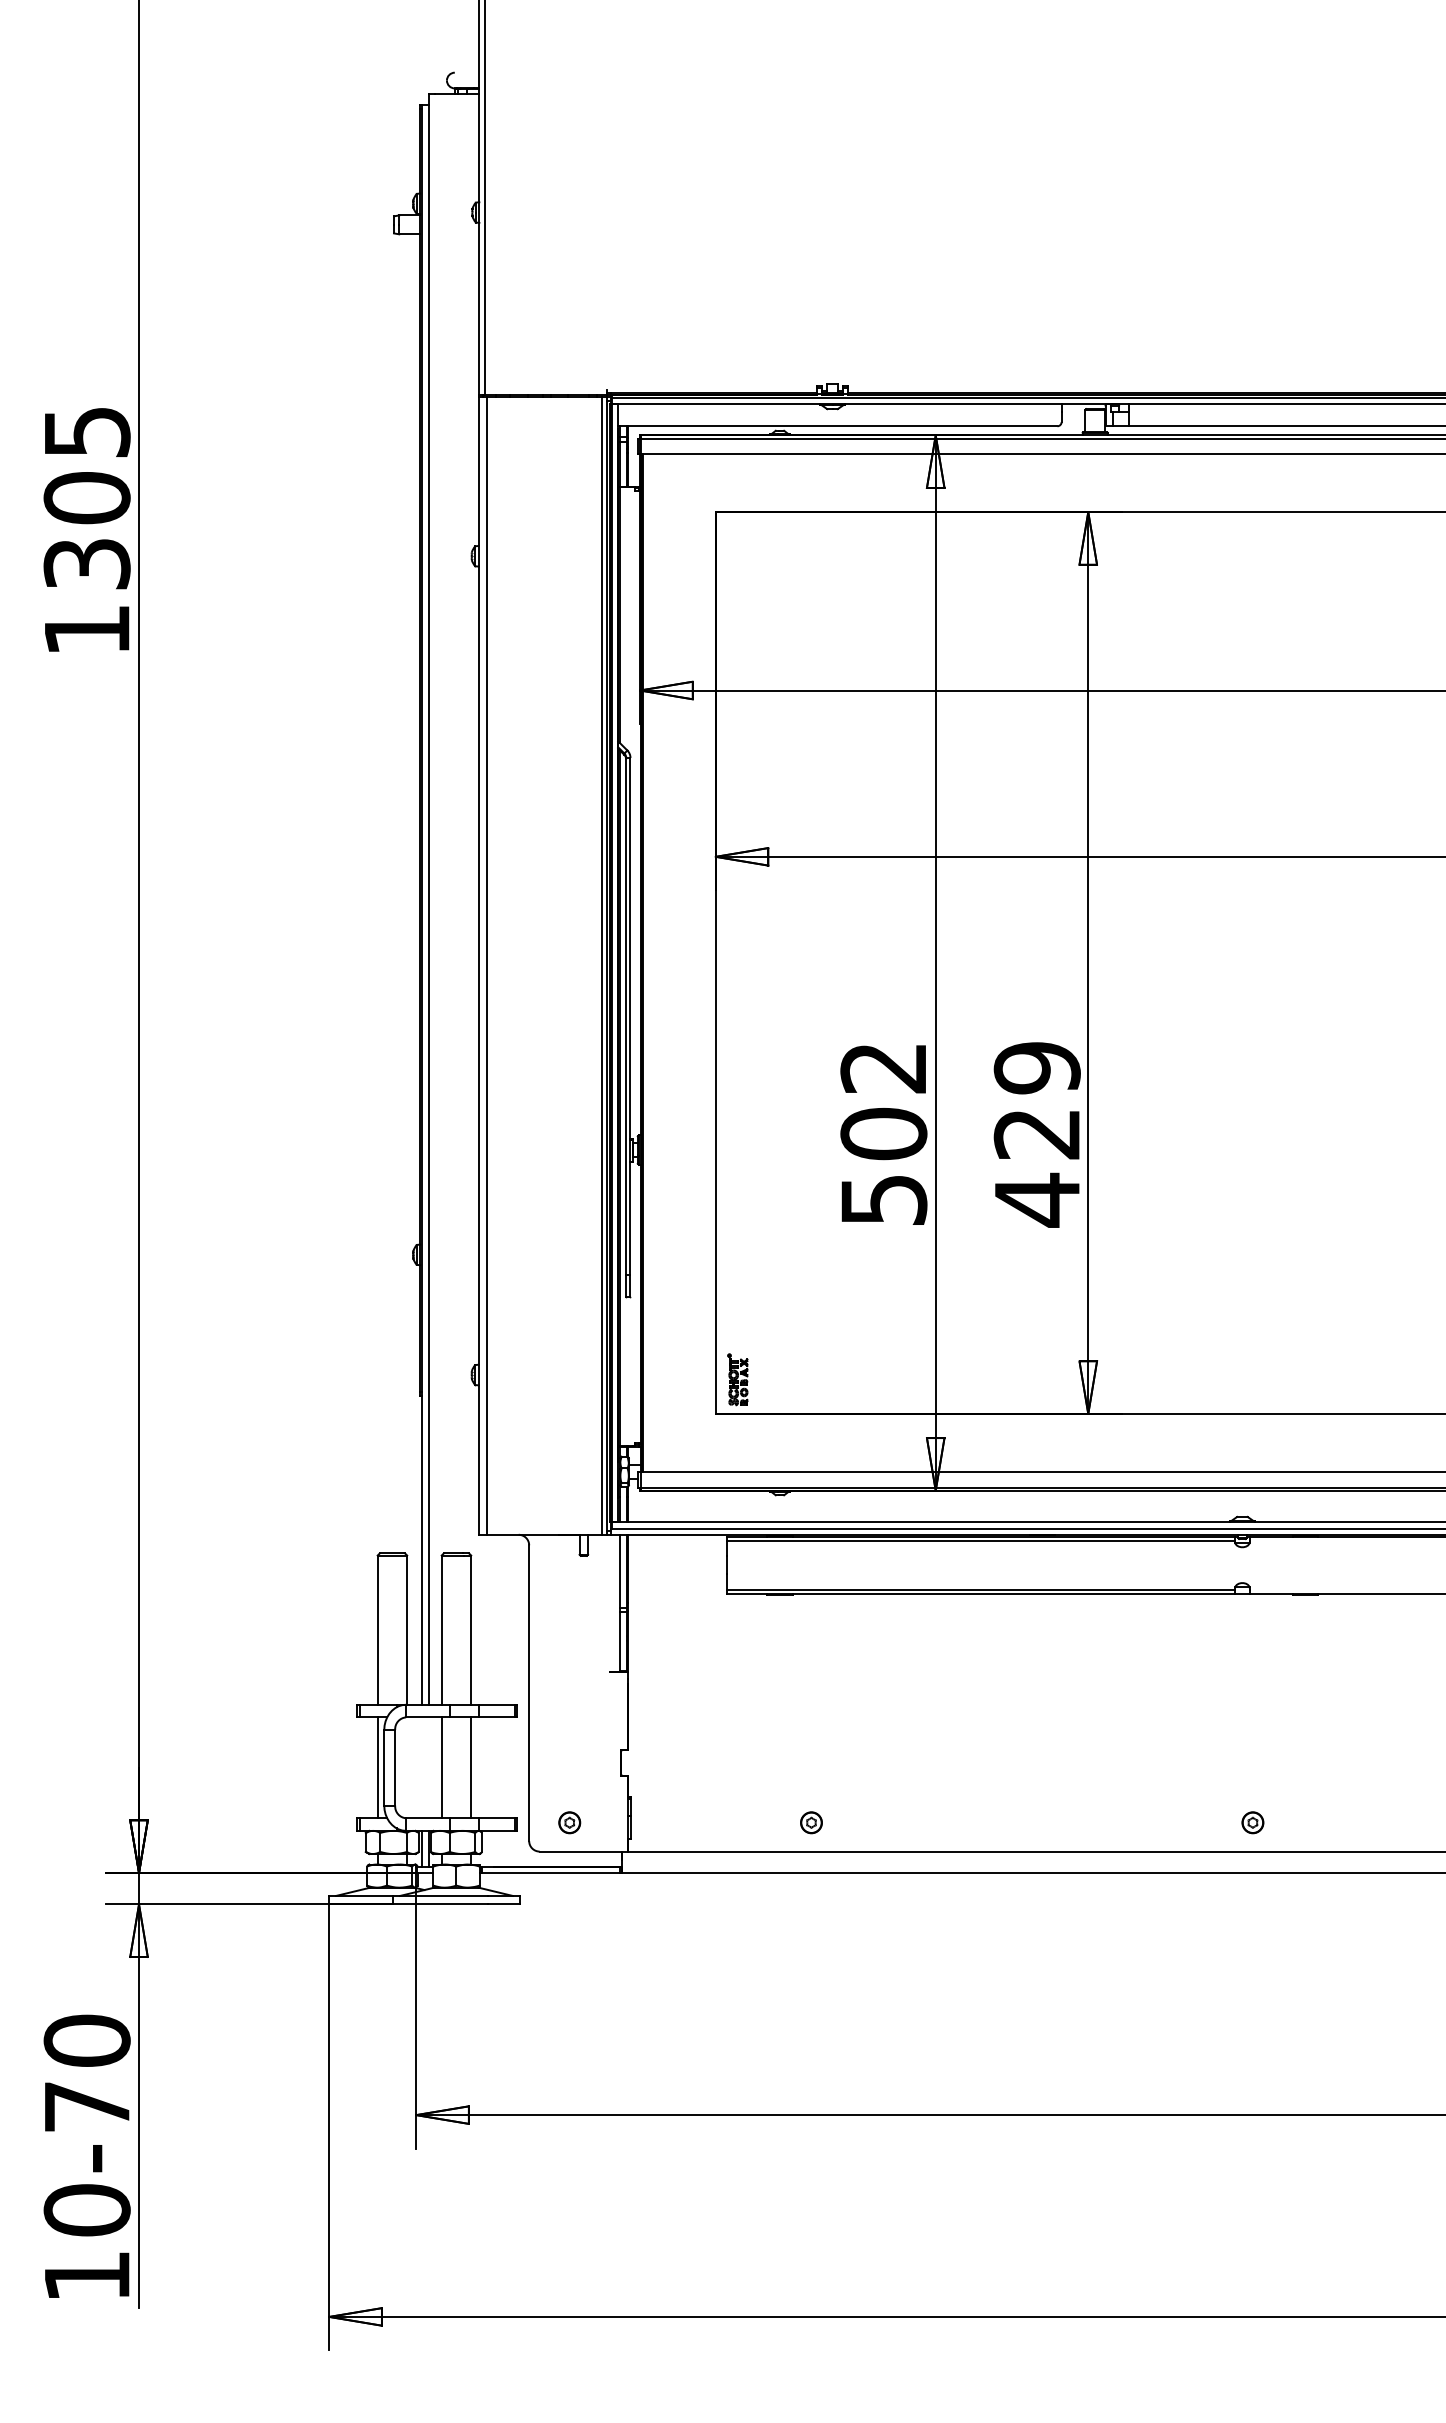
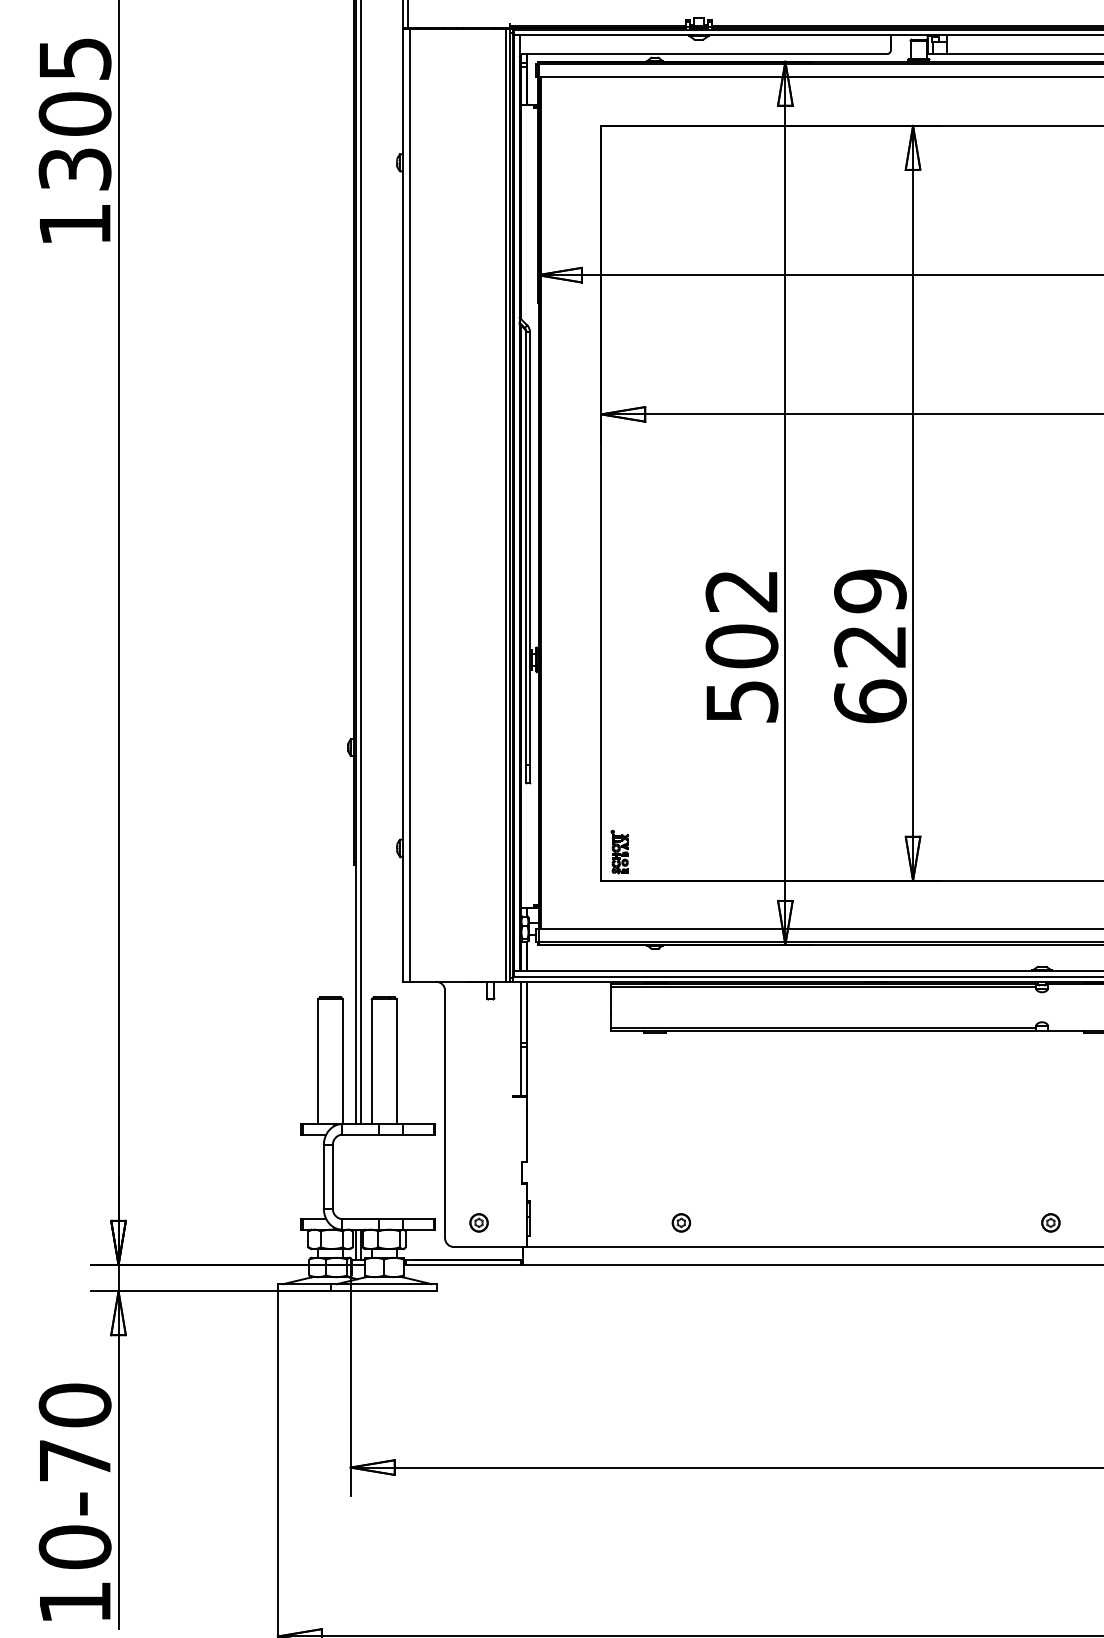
text: (1036, 1199) -> (869, 701), 429 -> 629
line: (377, 1767) -> (318, 1176), removed
line: (441, 1767) -> (371, 1176), removed
line: (471, 1767) -> (396, 1176), removed

